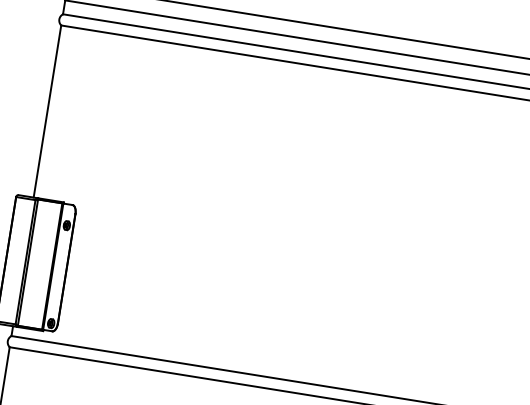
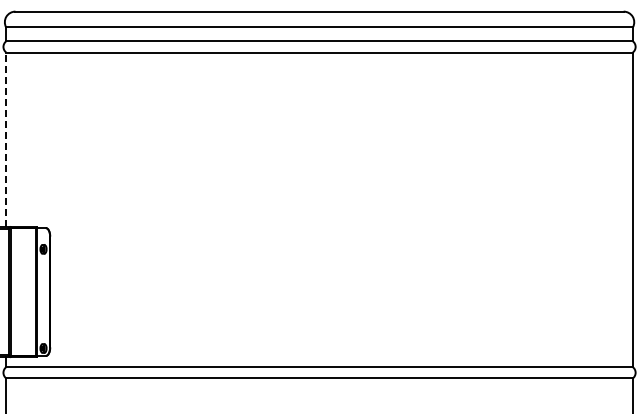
line: (47, 111) -> (6, 139), solid -> dashed

